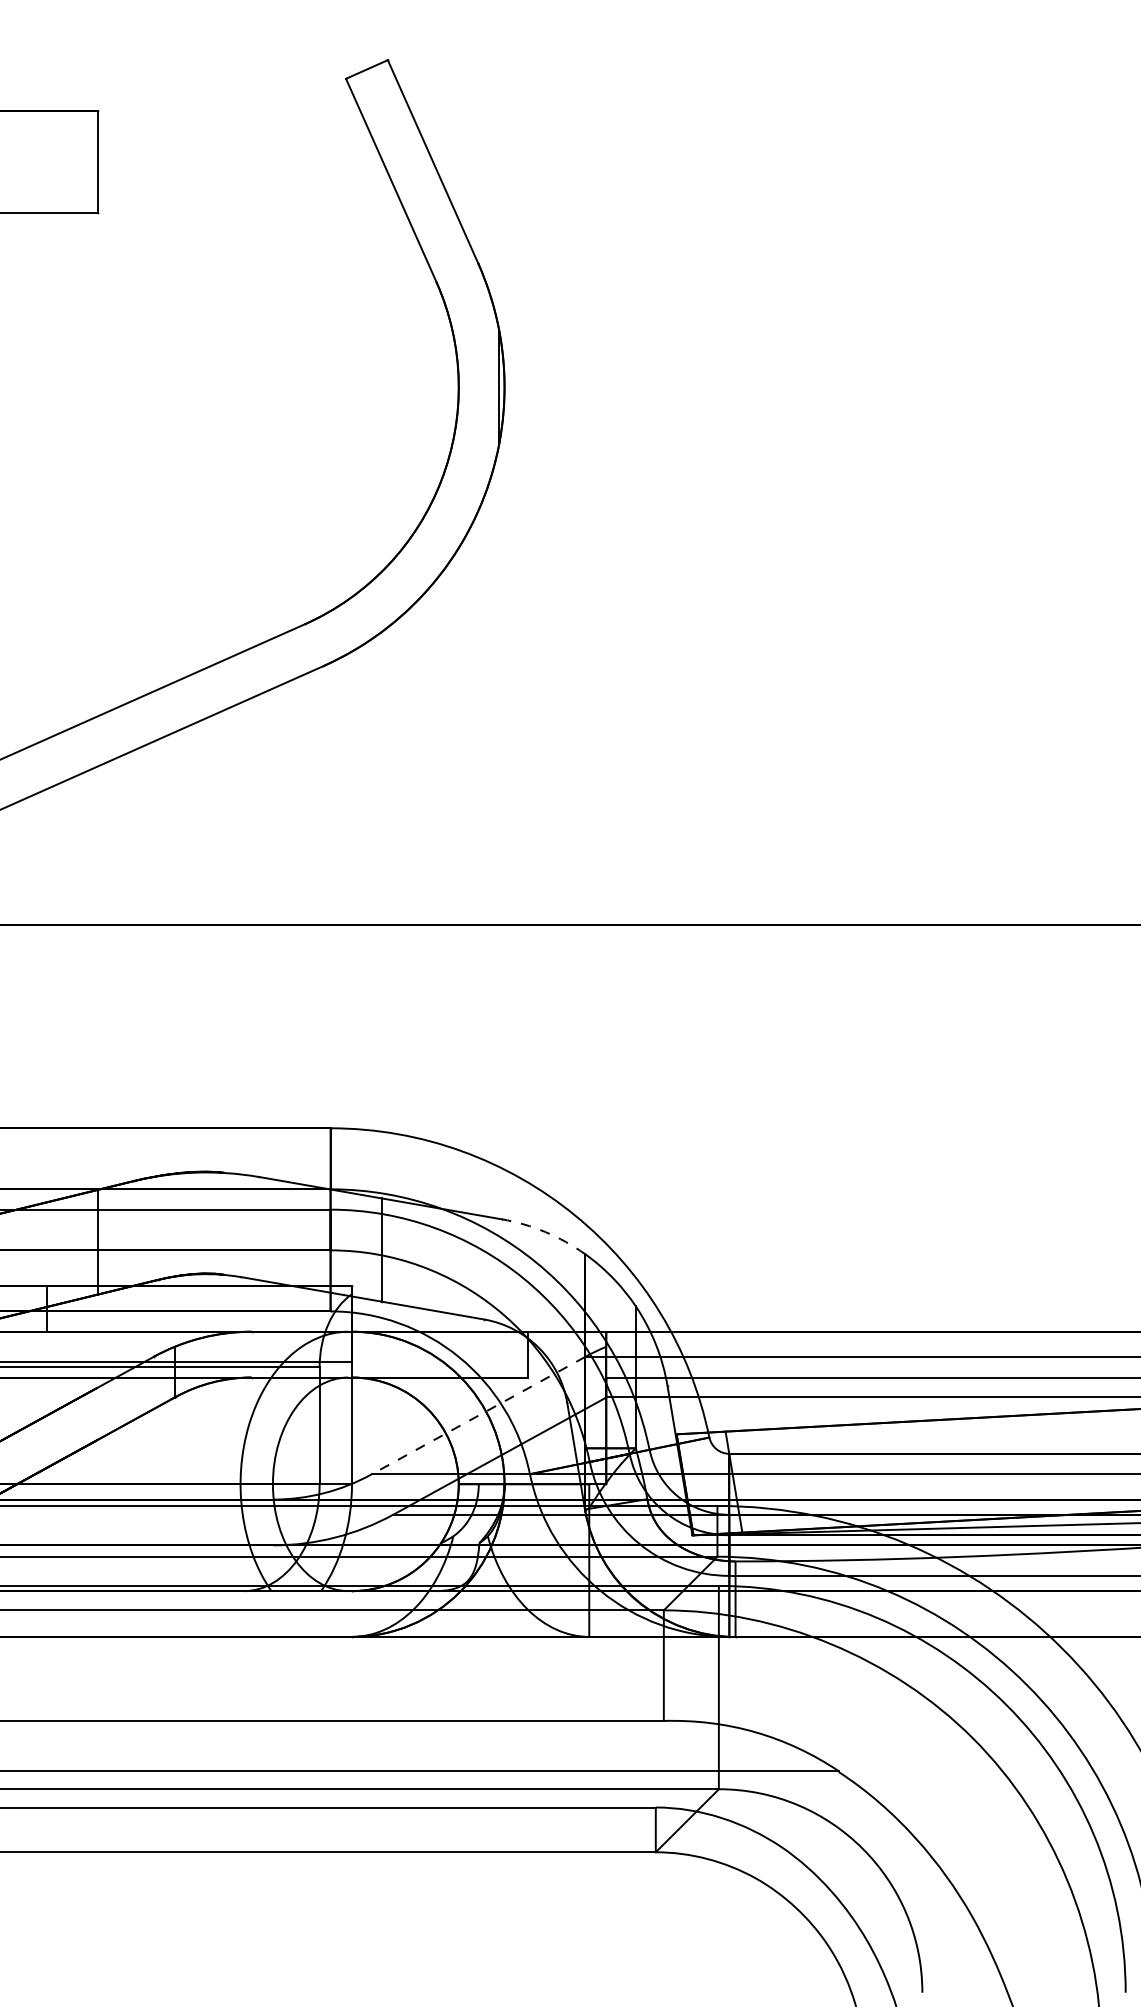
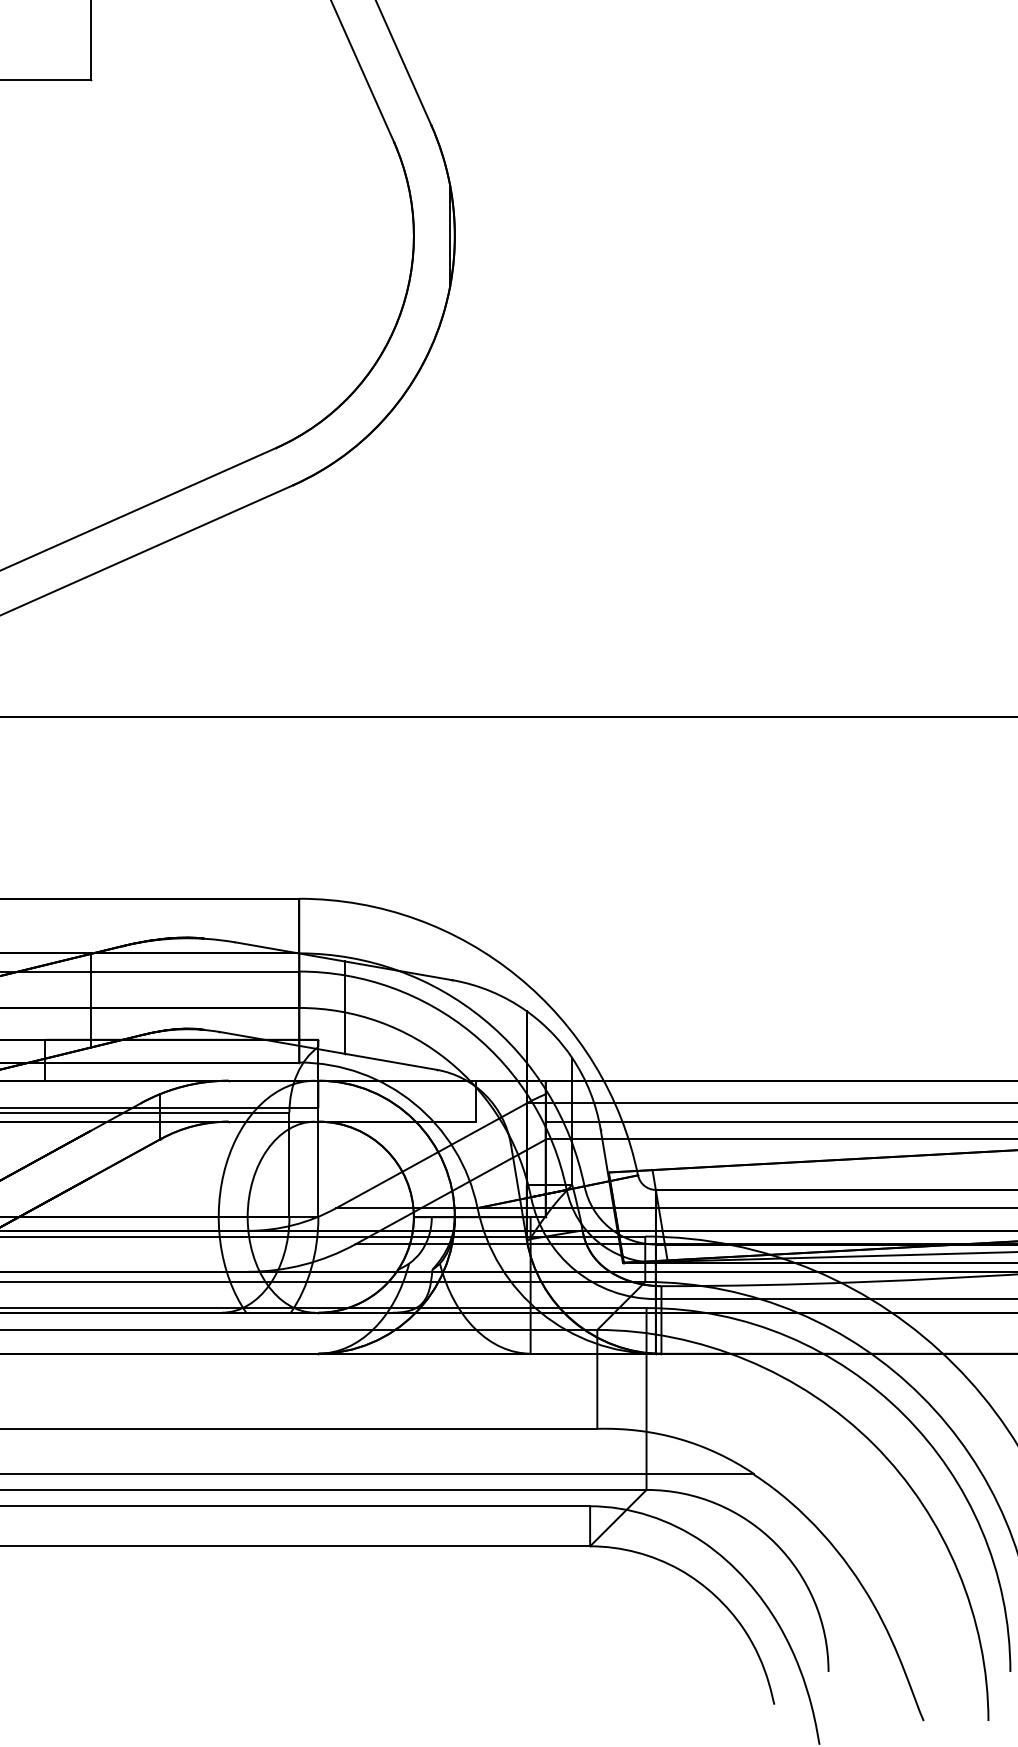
arc: (545, 1232) -> (491, 991), dashed -> solid
line: (478, 1415) -> (431, 1155), dashed -> solid

